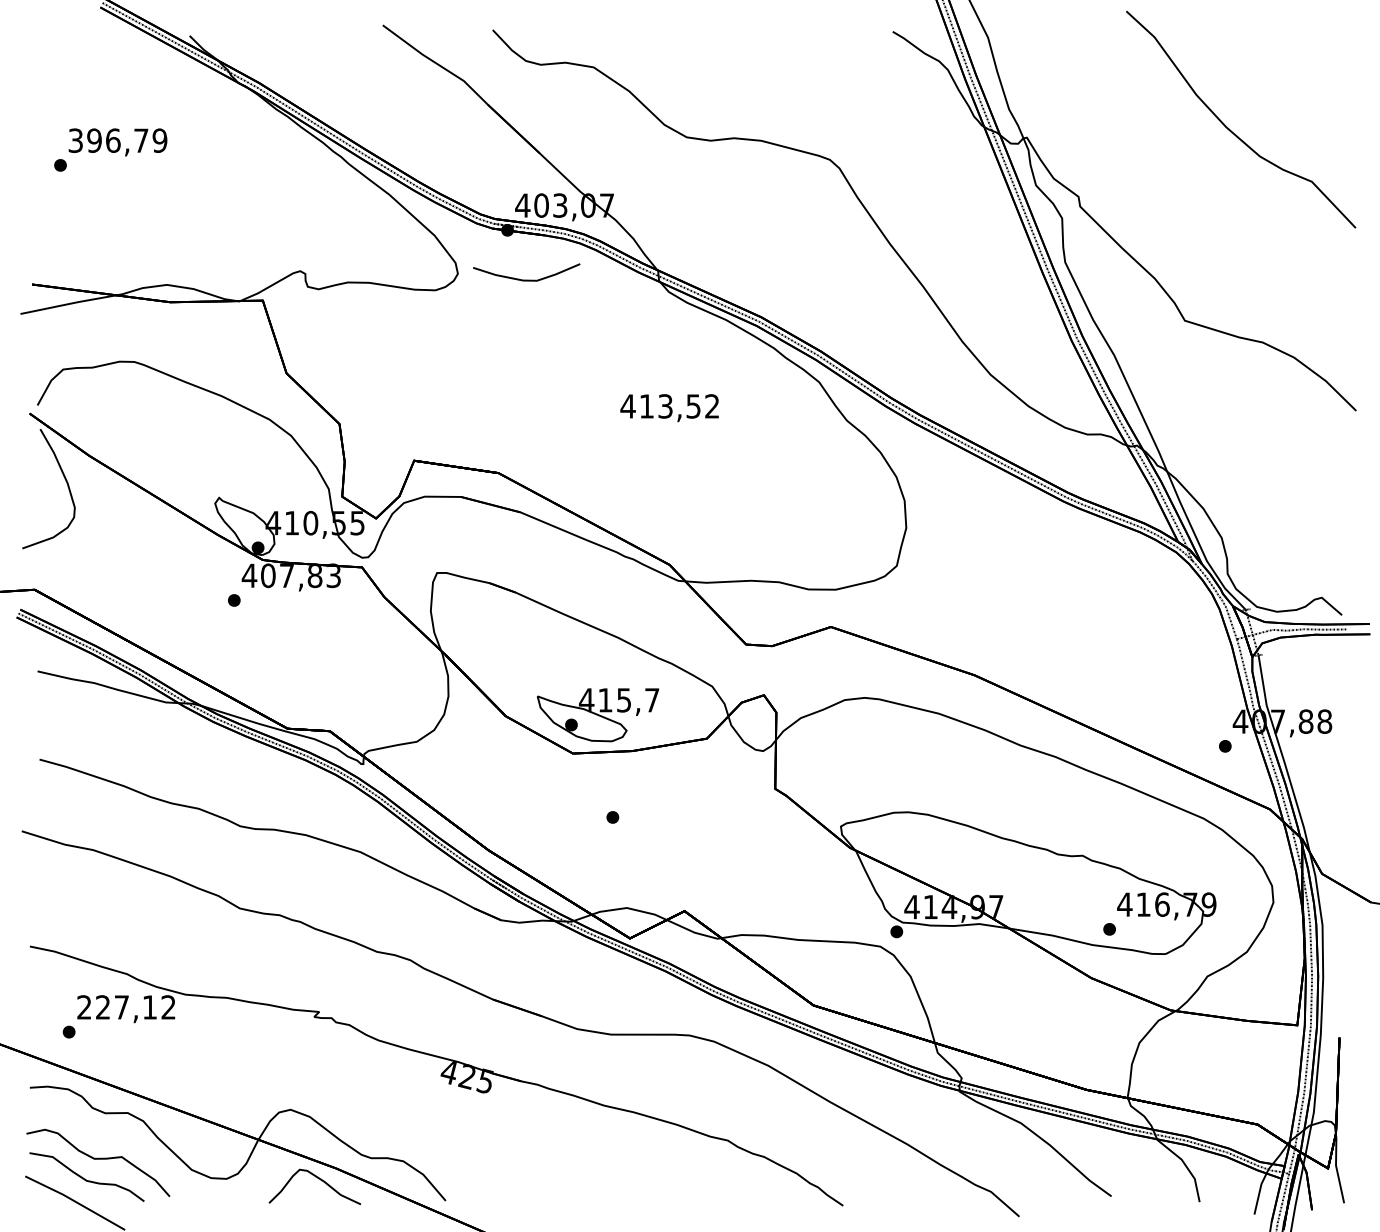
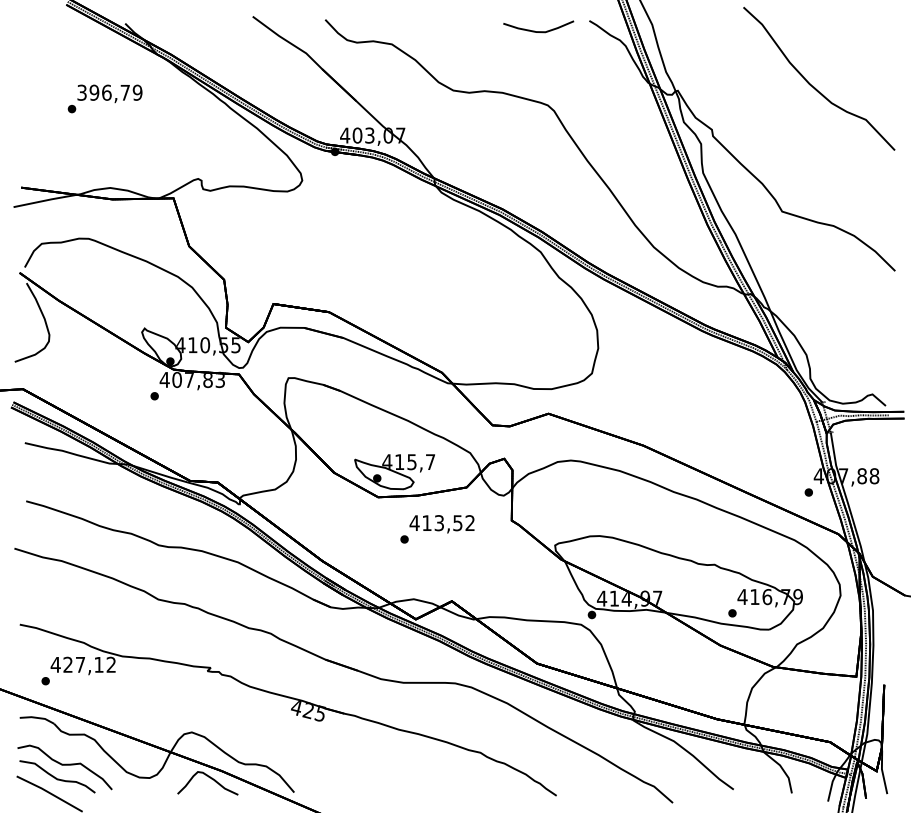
text: (109, 149) -> (104, 98), moved
curve: (526, 279) -> (538, 31), moved
text: (668, 408) -> (441, 524), moved
text: (84, 1006) -> (55, 664), 227,12 -> 427,12

